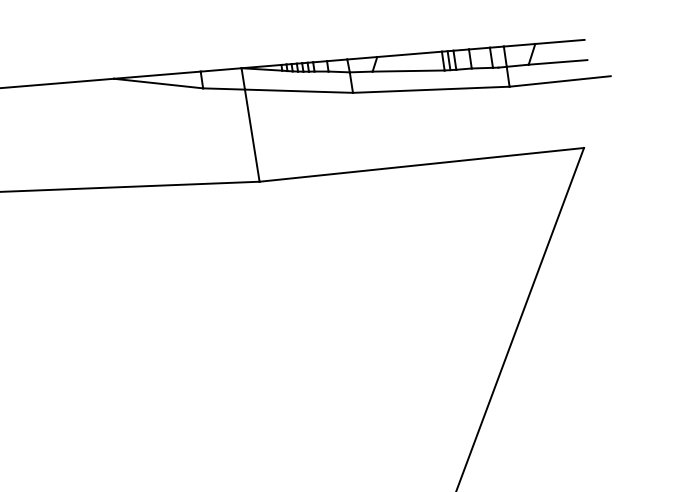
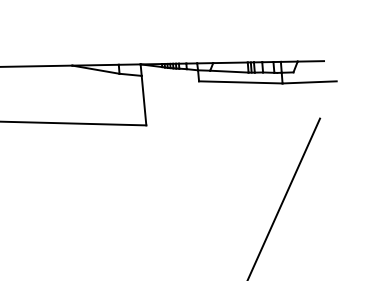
line: (556, 61) -> (308, 71), removed
line: (299, 91) -> (170, 78), removed
line: (422, 163) -> (233, 121), removed

